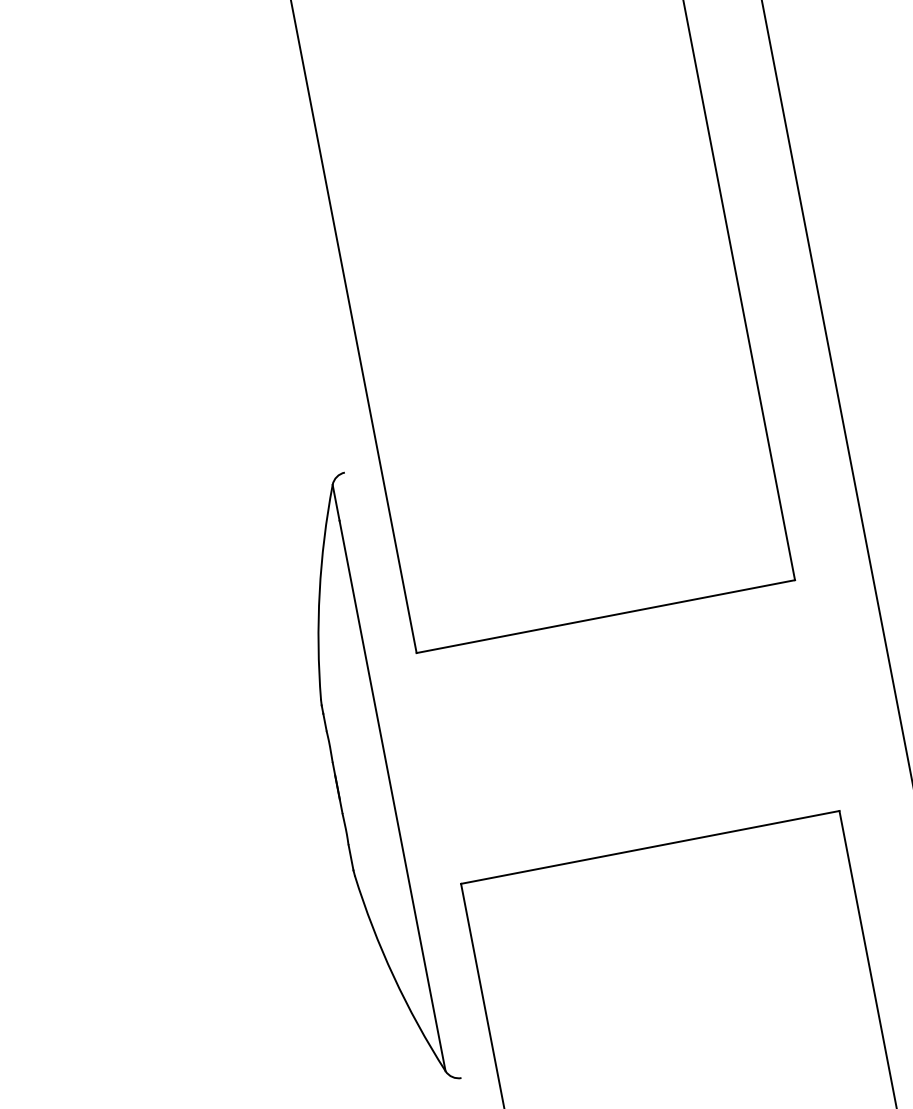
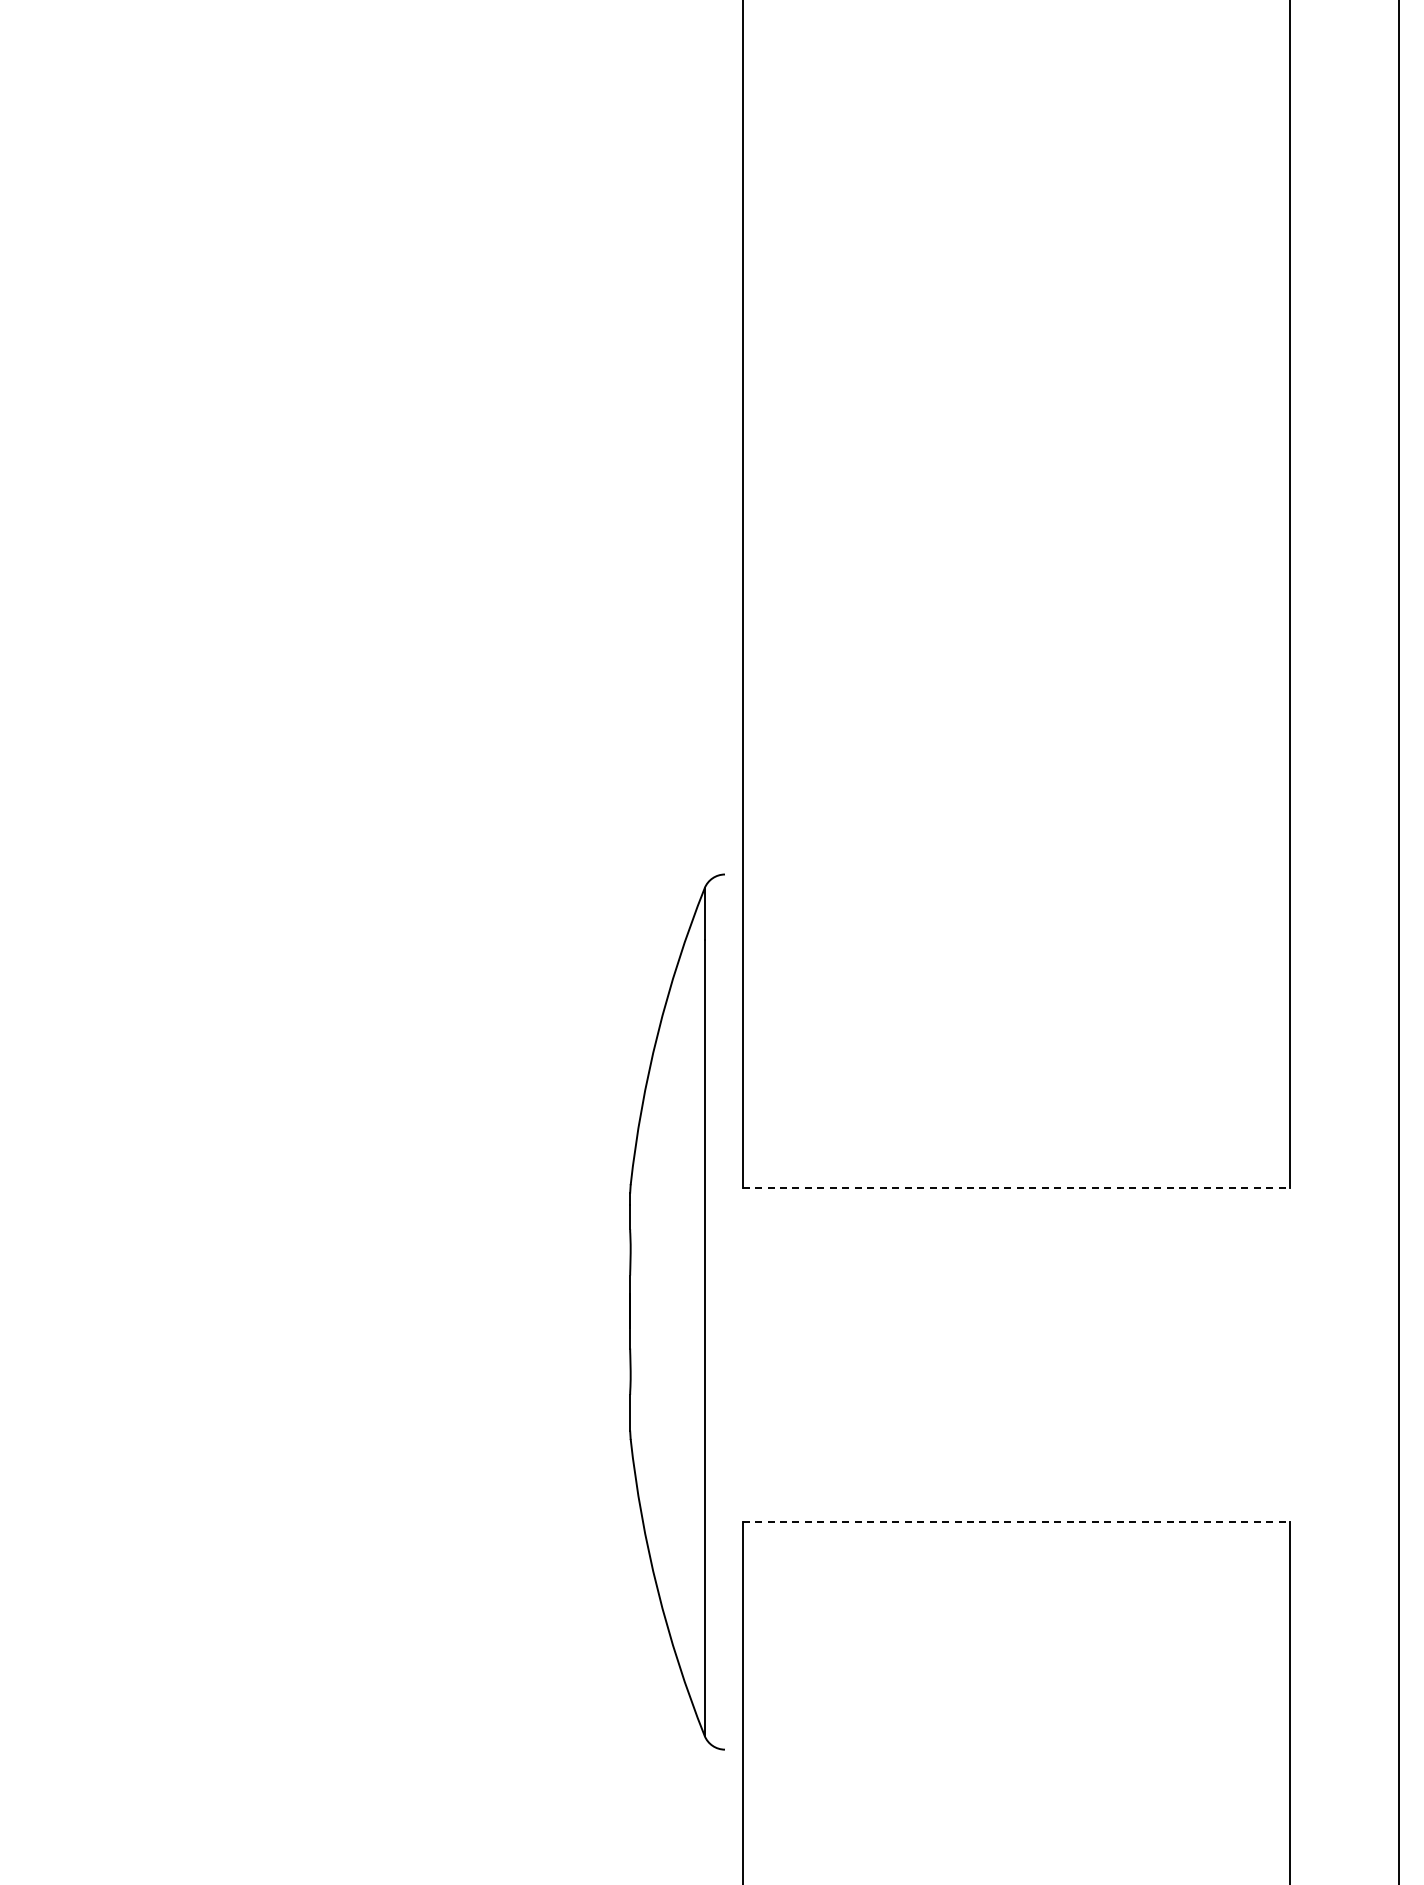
line: (606, 616) -> (1016, 1188), solid -> dashed
part: (369, 781) -> (676, 1311), moved
line: (650, 847) -> (1016, 1521), solid -> dashed

